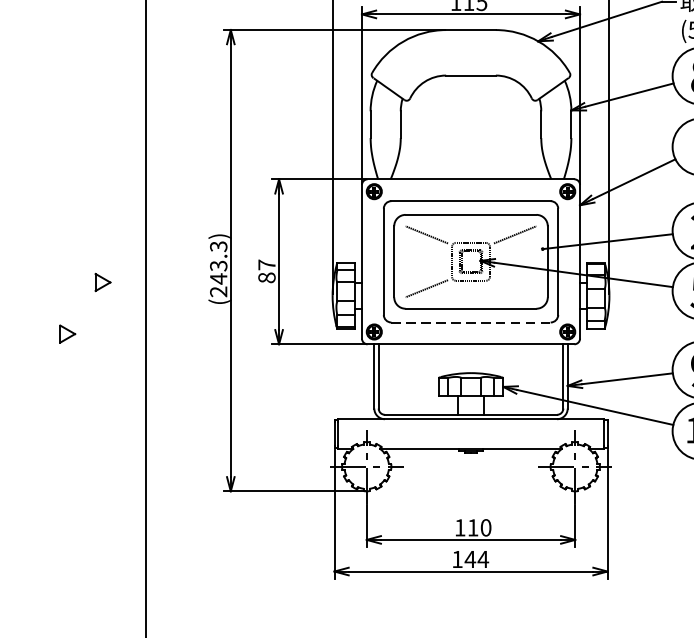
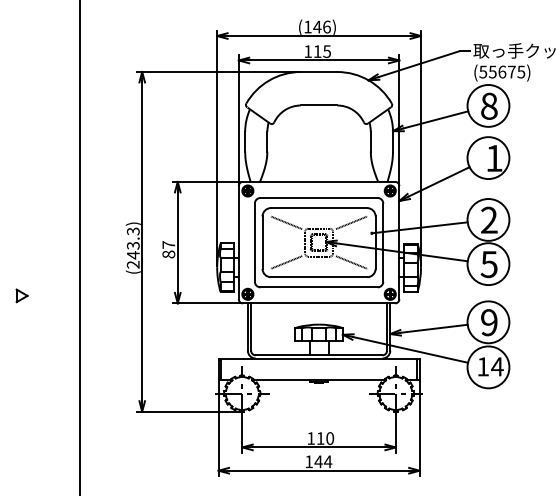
part: (102, 281) -> (47, 257), removed
line: (515, 288) -> (351, 262), added
line: (471, 322) -> (319, 287), dashed -> solid

